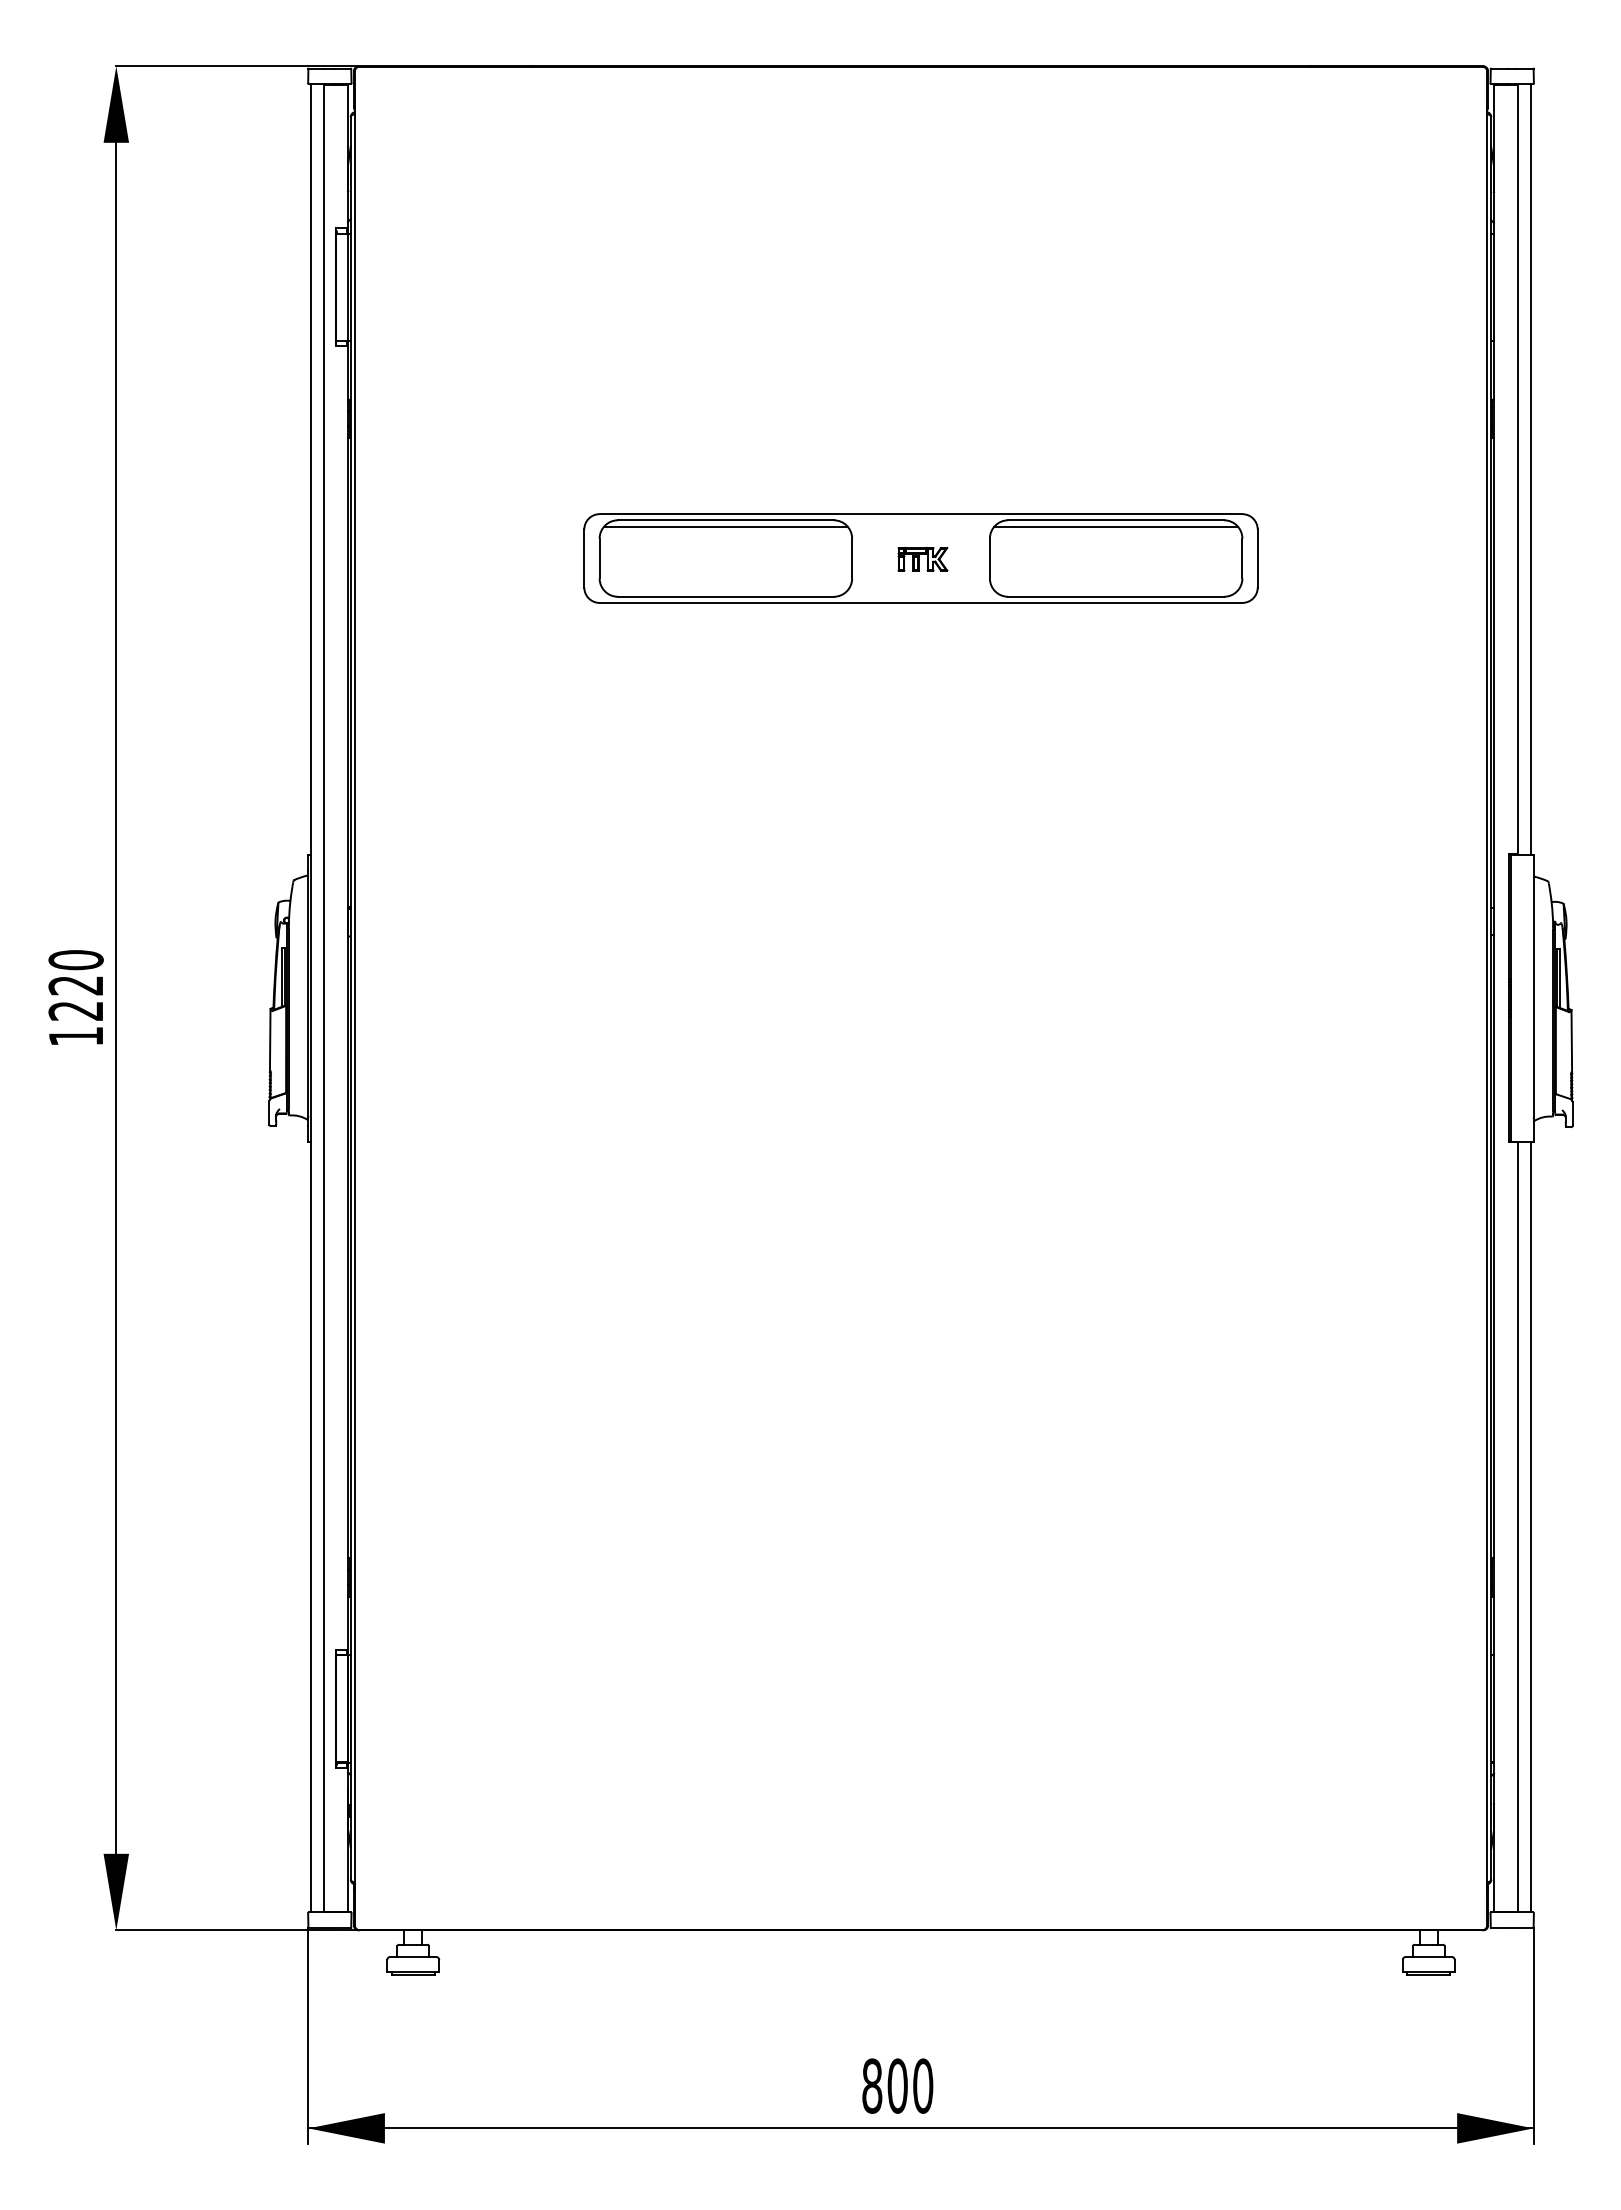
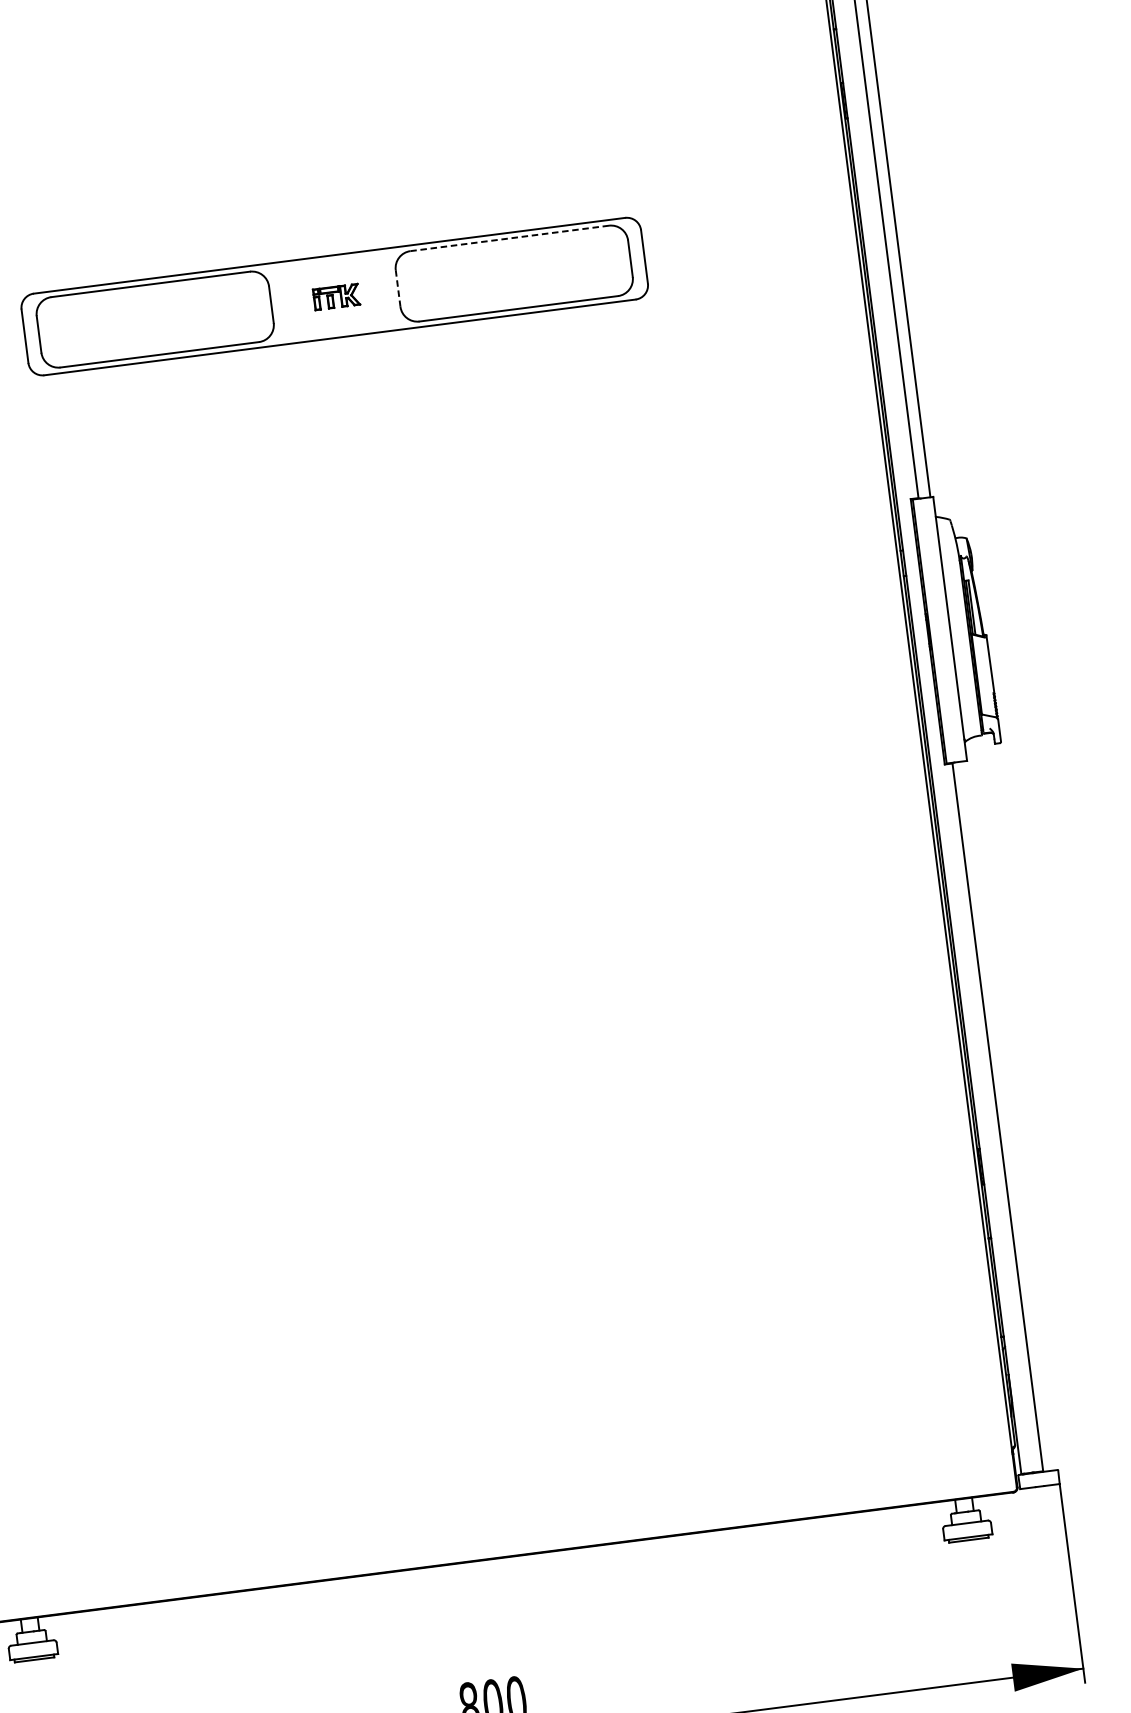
line: (1116, 520) -> (510, 238), solid -> dashed
line: (725, 526) -> (151, 290), removed
line: (1115, 526) -> (509, 244), removed
line: (989, 558) -> (397, 288), solid -> dashed
line: (1530, 1526) -> (1009, 1115), removed

